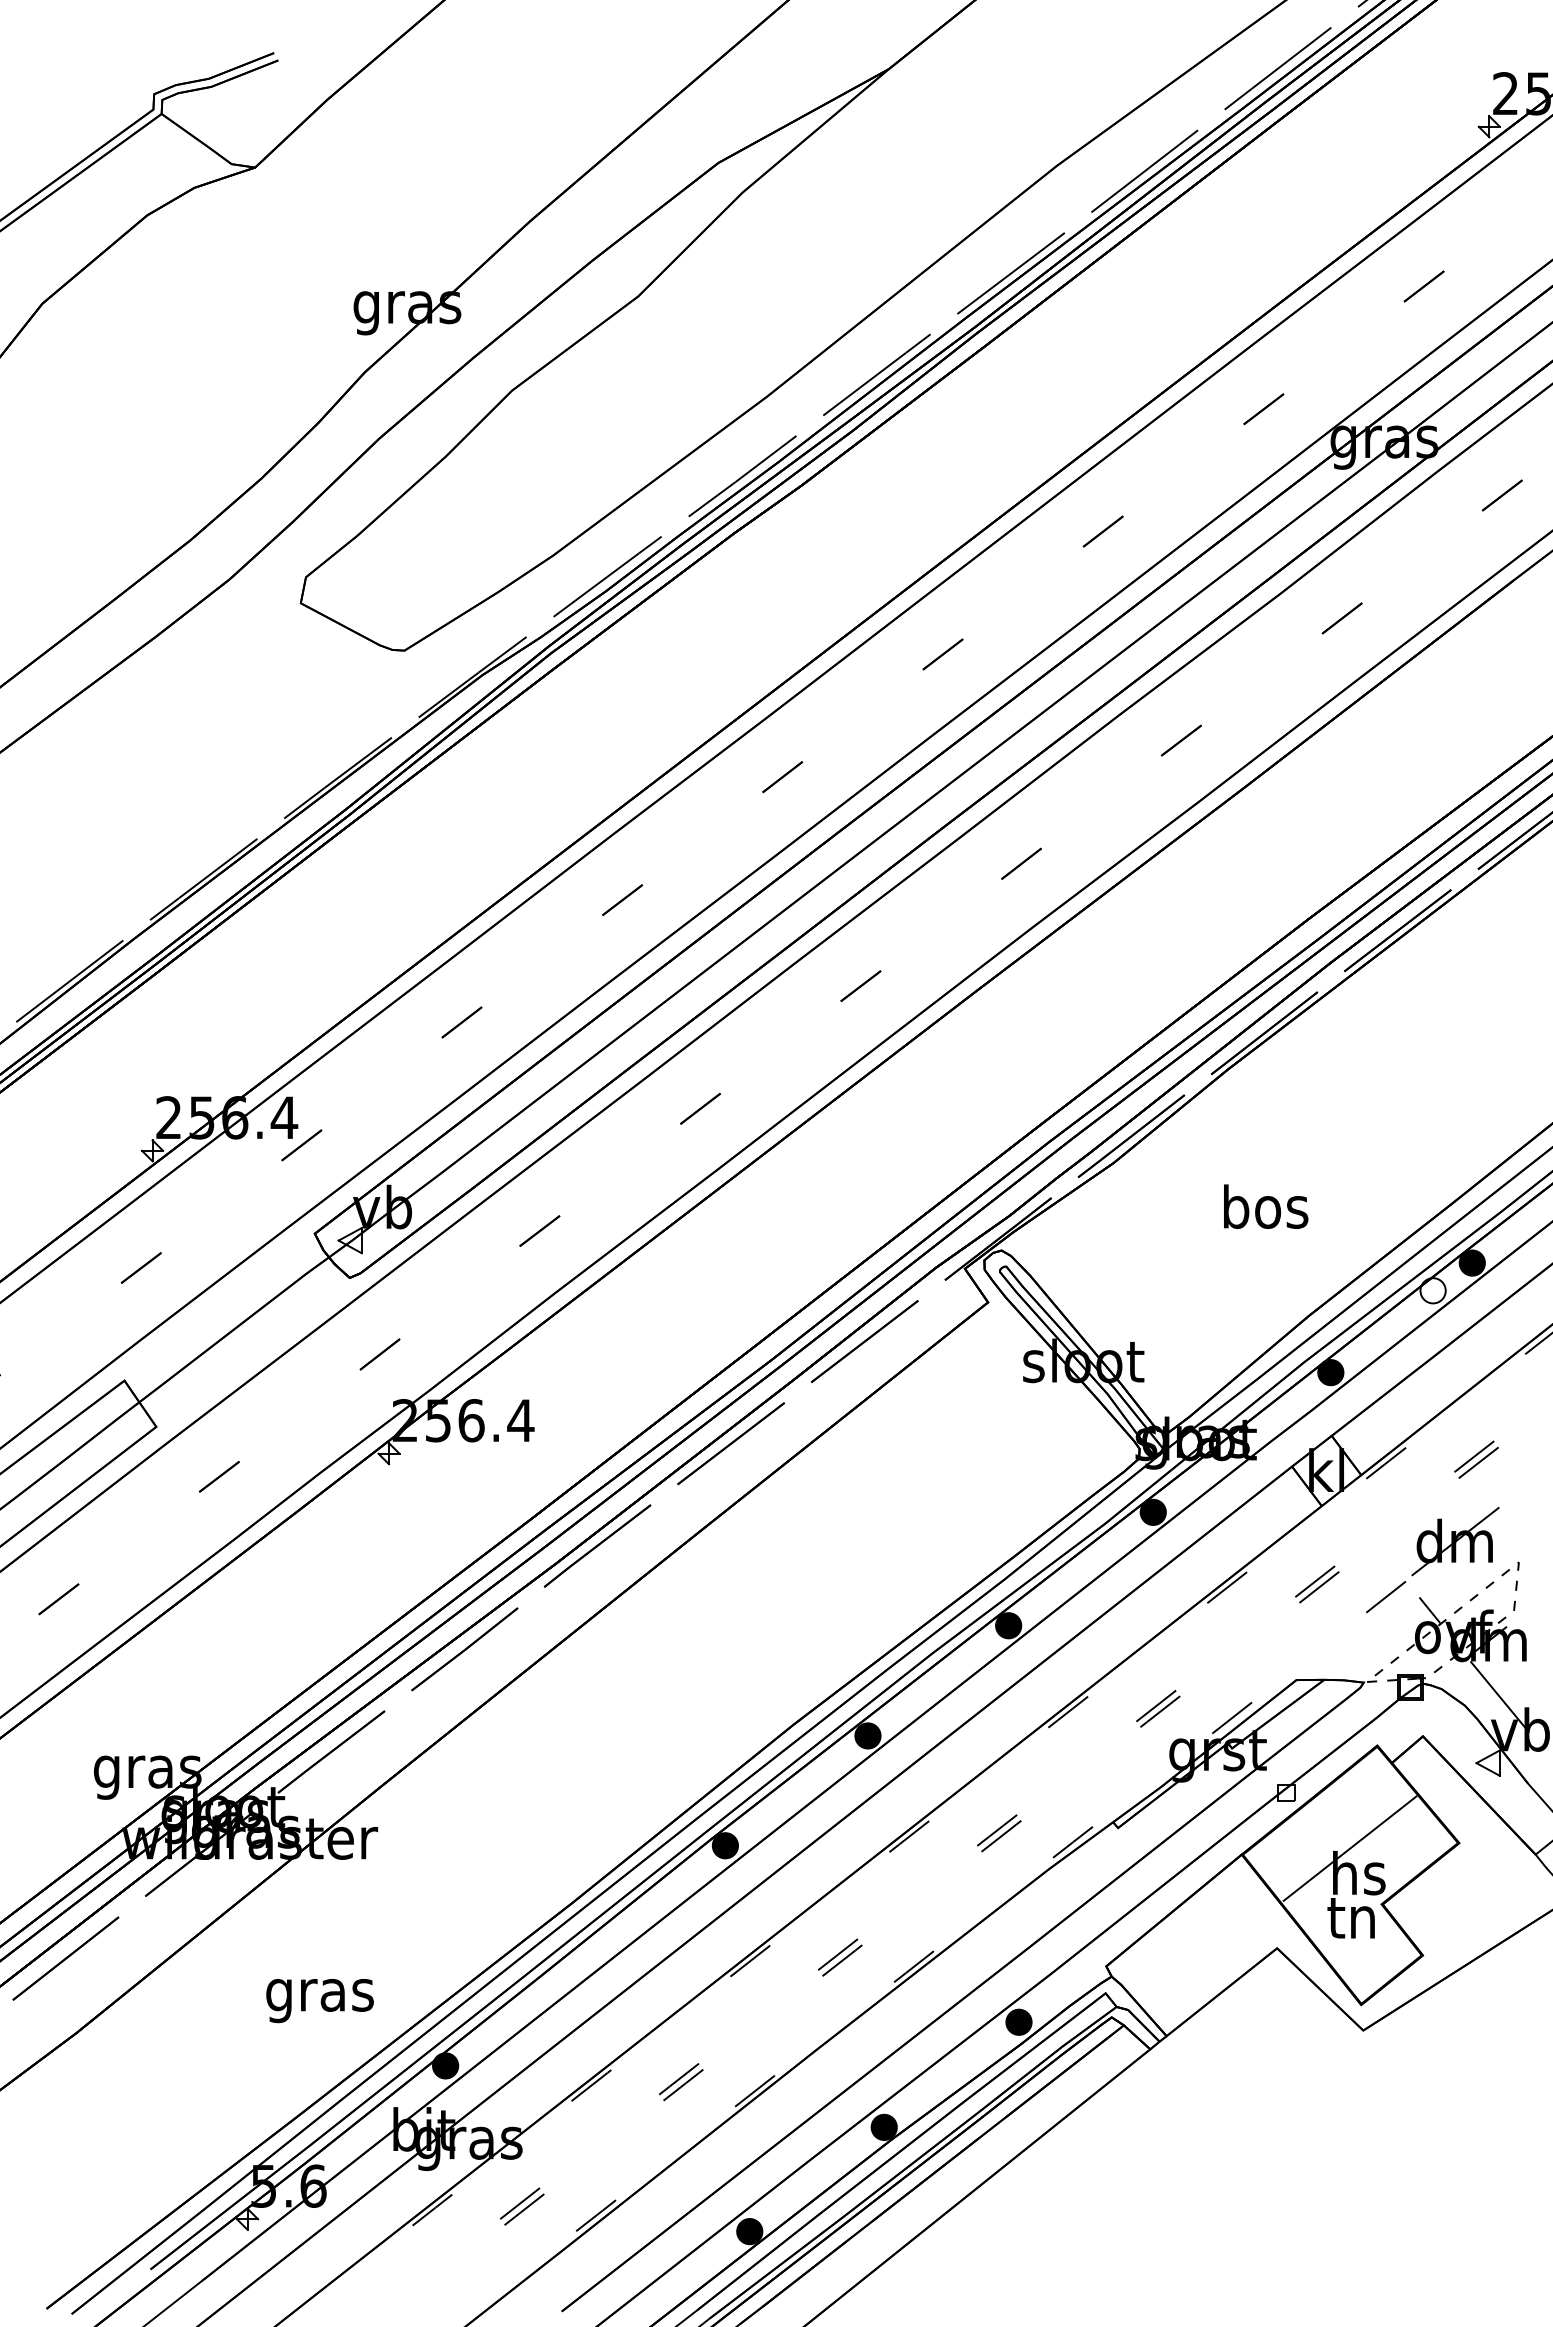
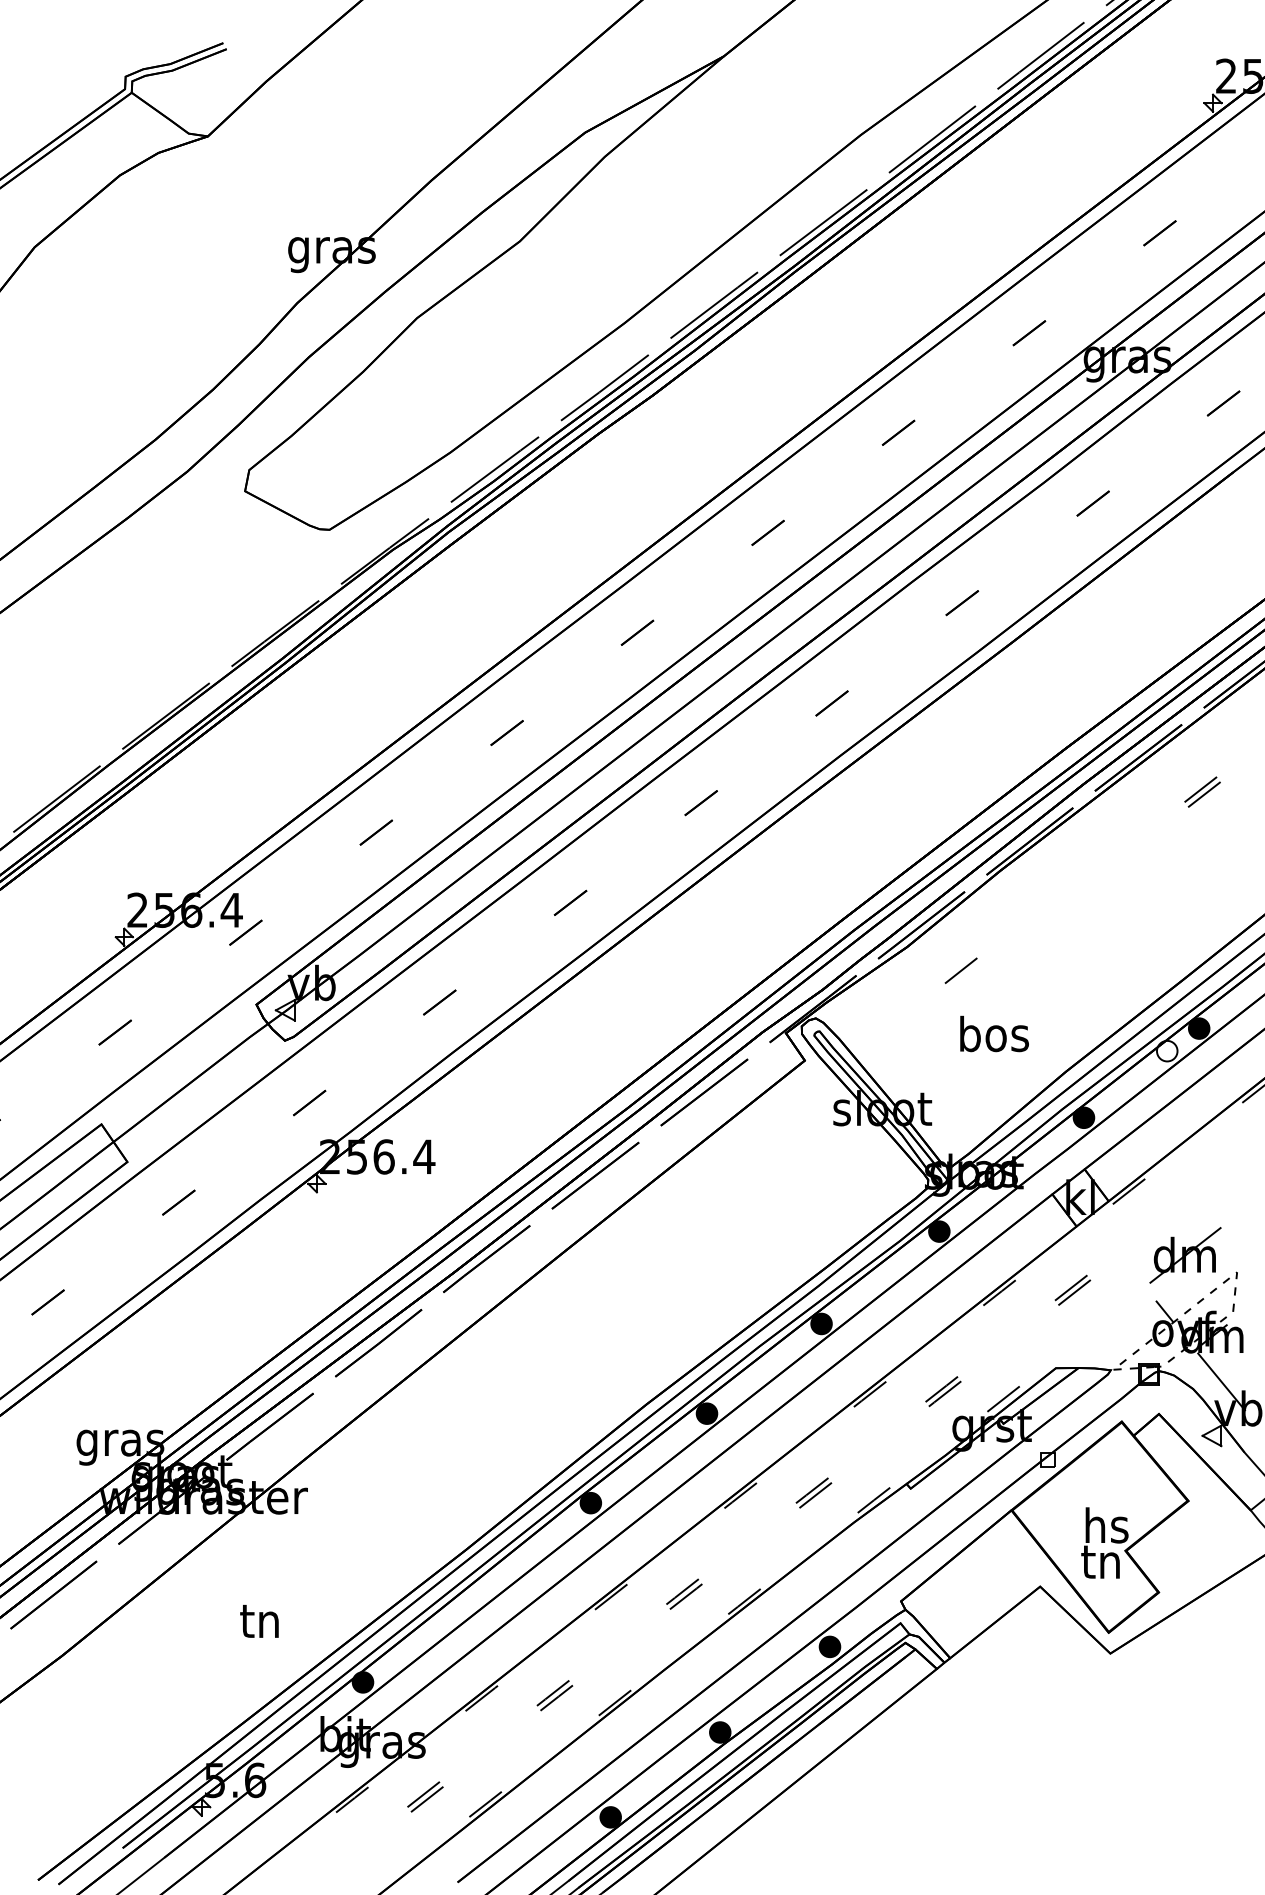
text: (1266, 1206) -> (994, 1033), moved
part: (1476, 1459) -> (1202, 791), moved
line: (1386, 1597) -> (961, 971), moved
line: (1349, 1848) -> (1099, 1505), removed
text: (319, 1996) -> (260, 1625), gras -> tn

